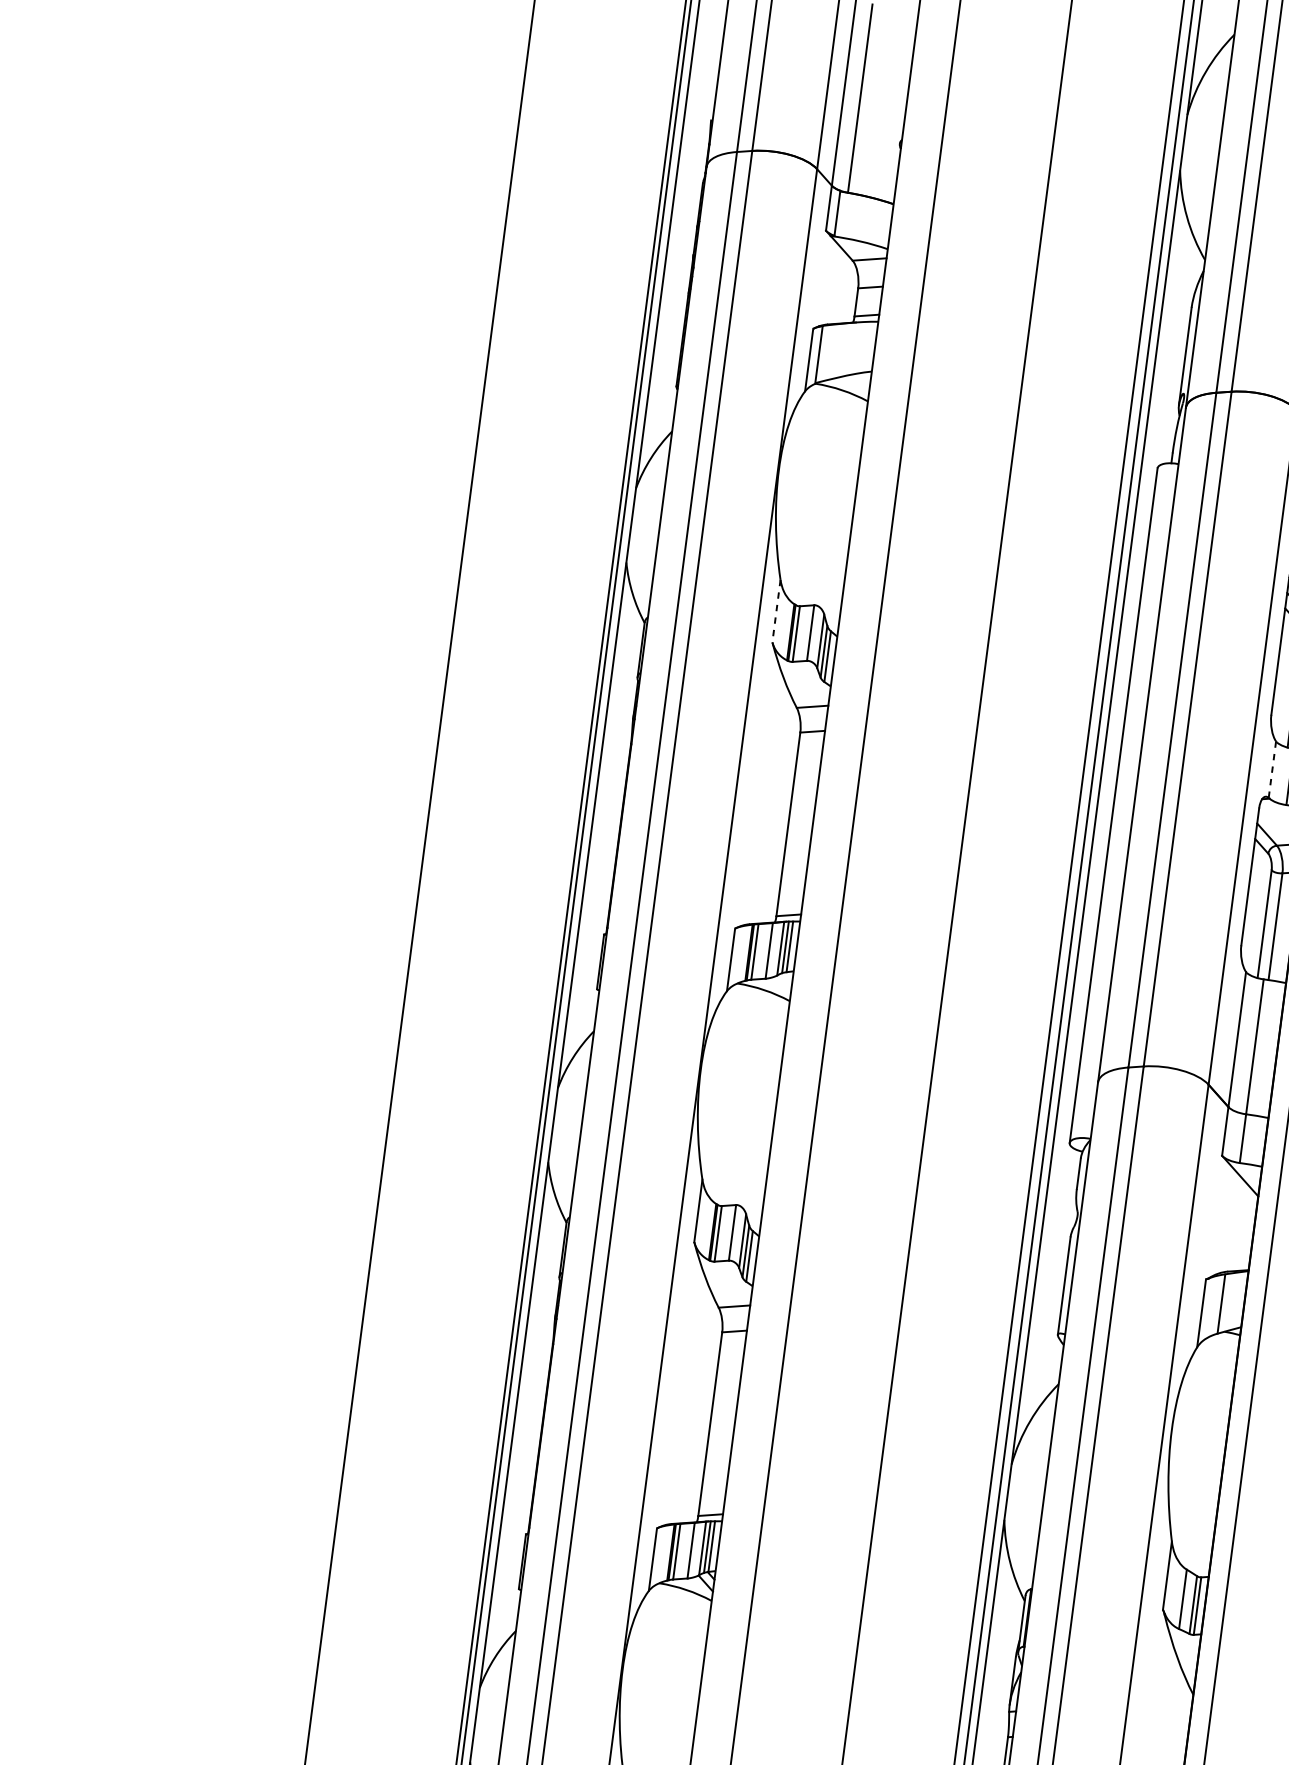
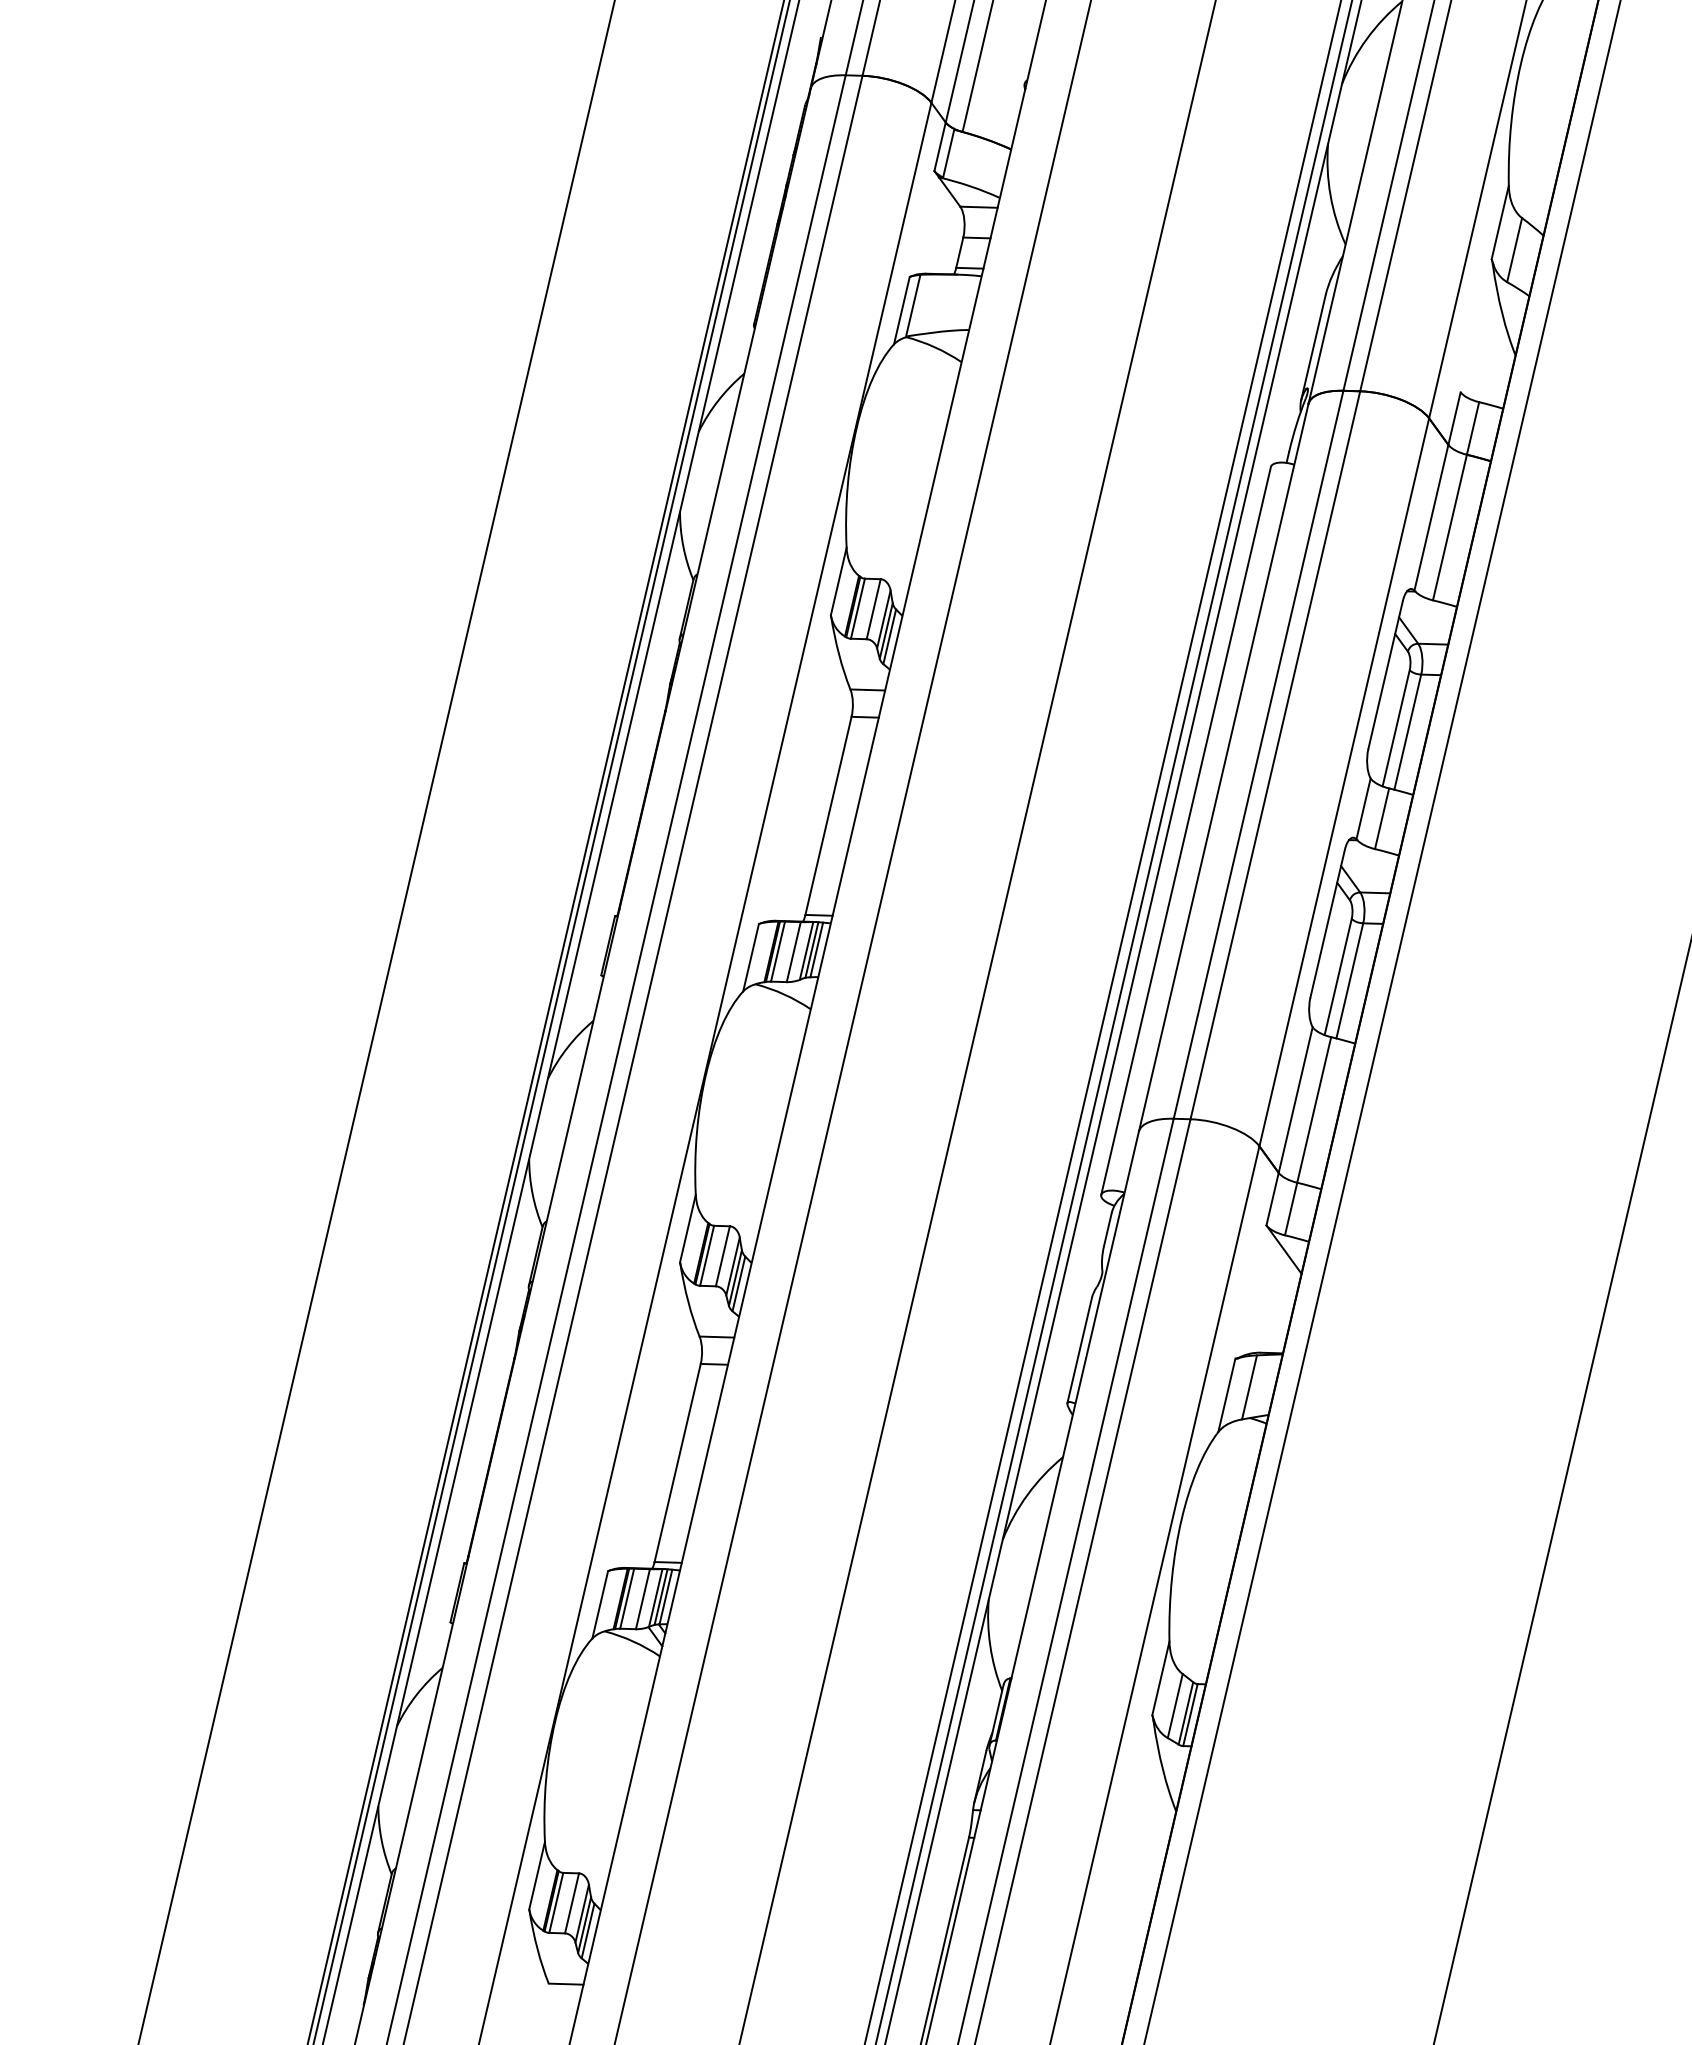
line: (776, 611) -> (838, 581), dashed -> solid
line: (1272, 770) -> (1363, 809), dashed -> solid

